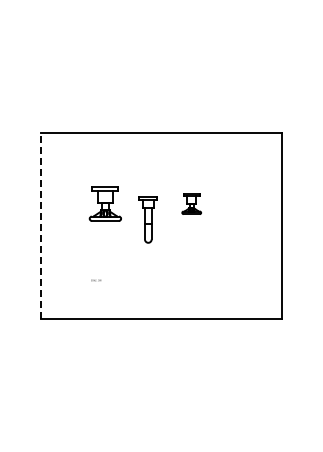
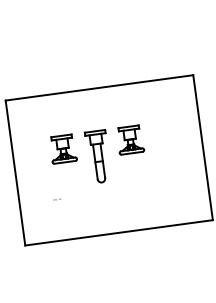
part: (191, 203) -> (130, 139), size x1.67
part: (147, 219) -> (97, 156), size x1.43
line: (41, 226) -> (15, 173), dashed -> solid
text: (96, 280) -> (57, 199), moved

